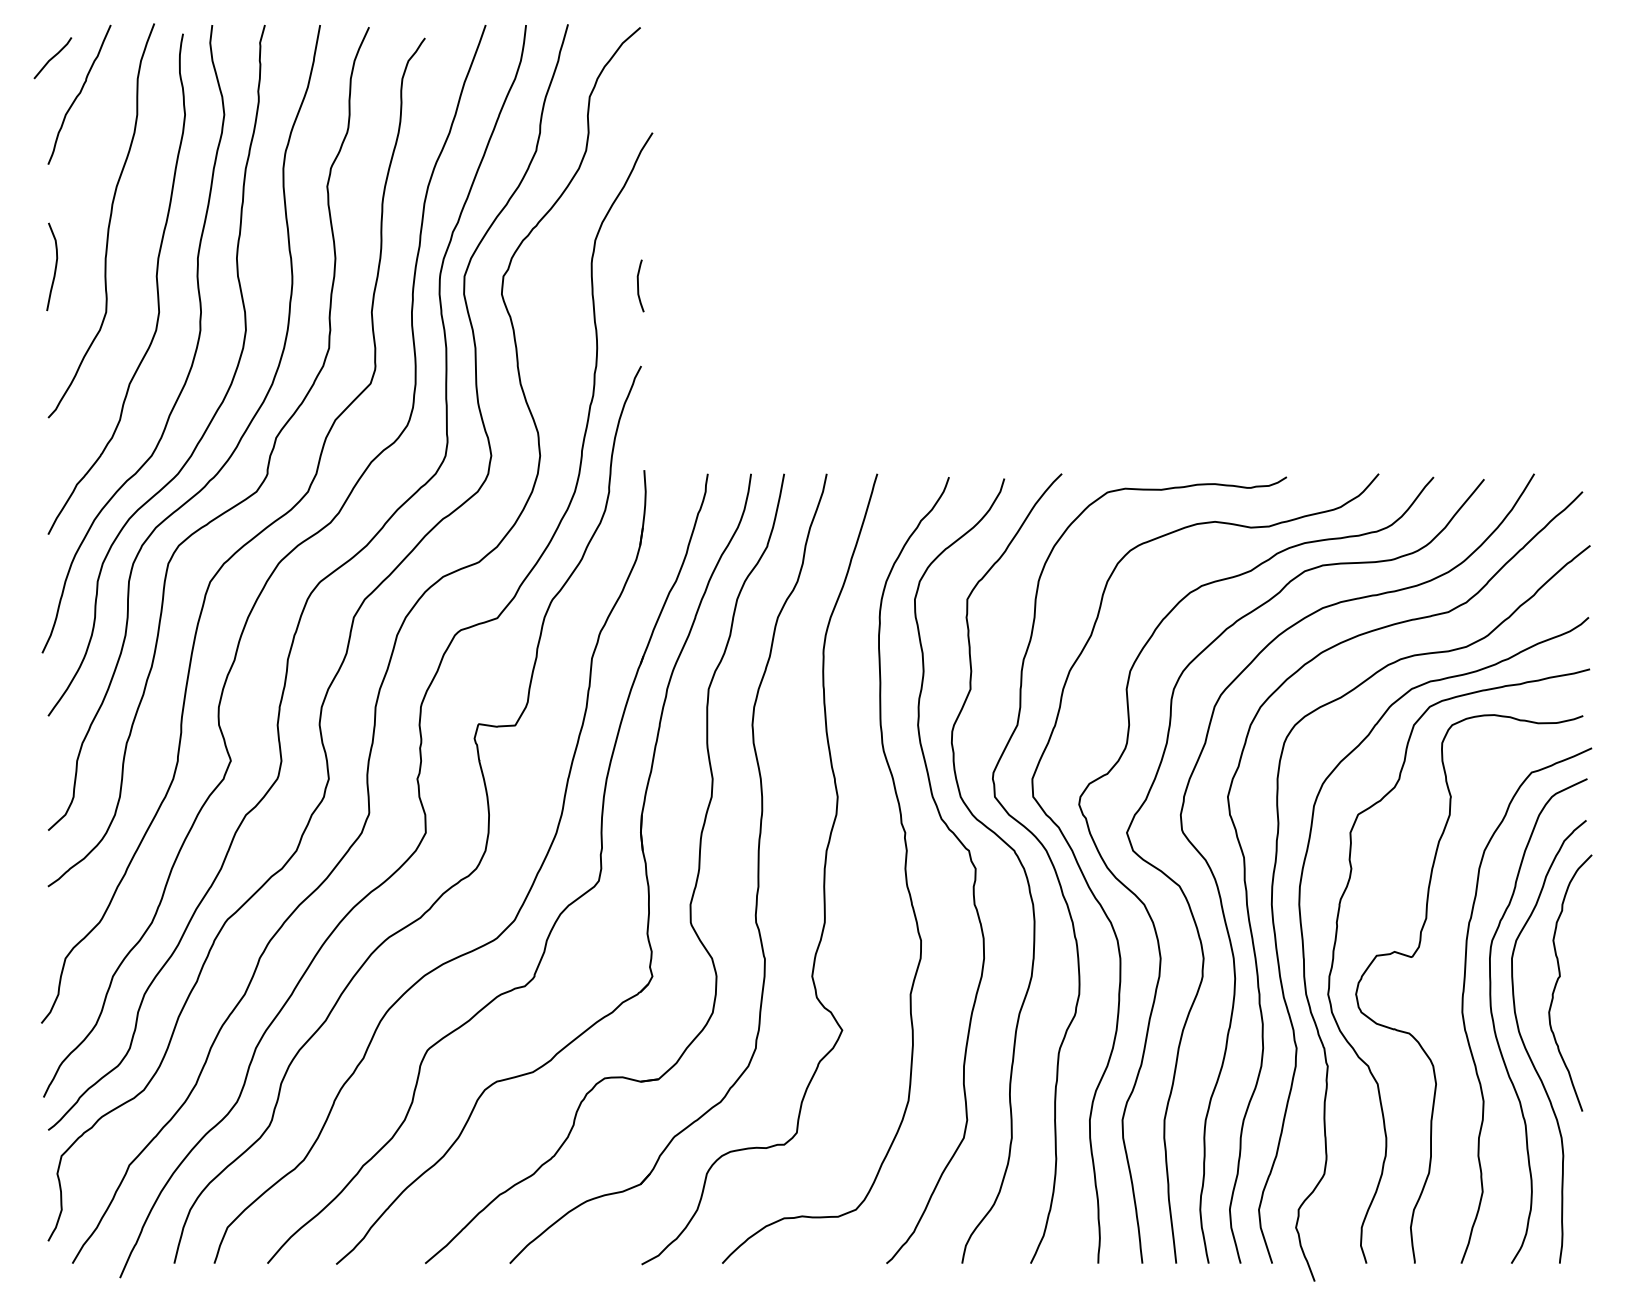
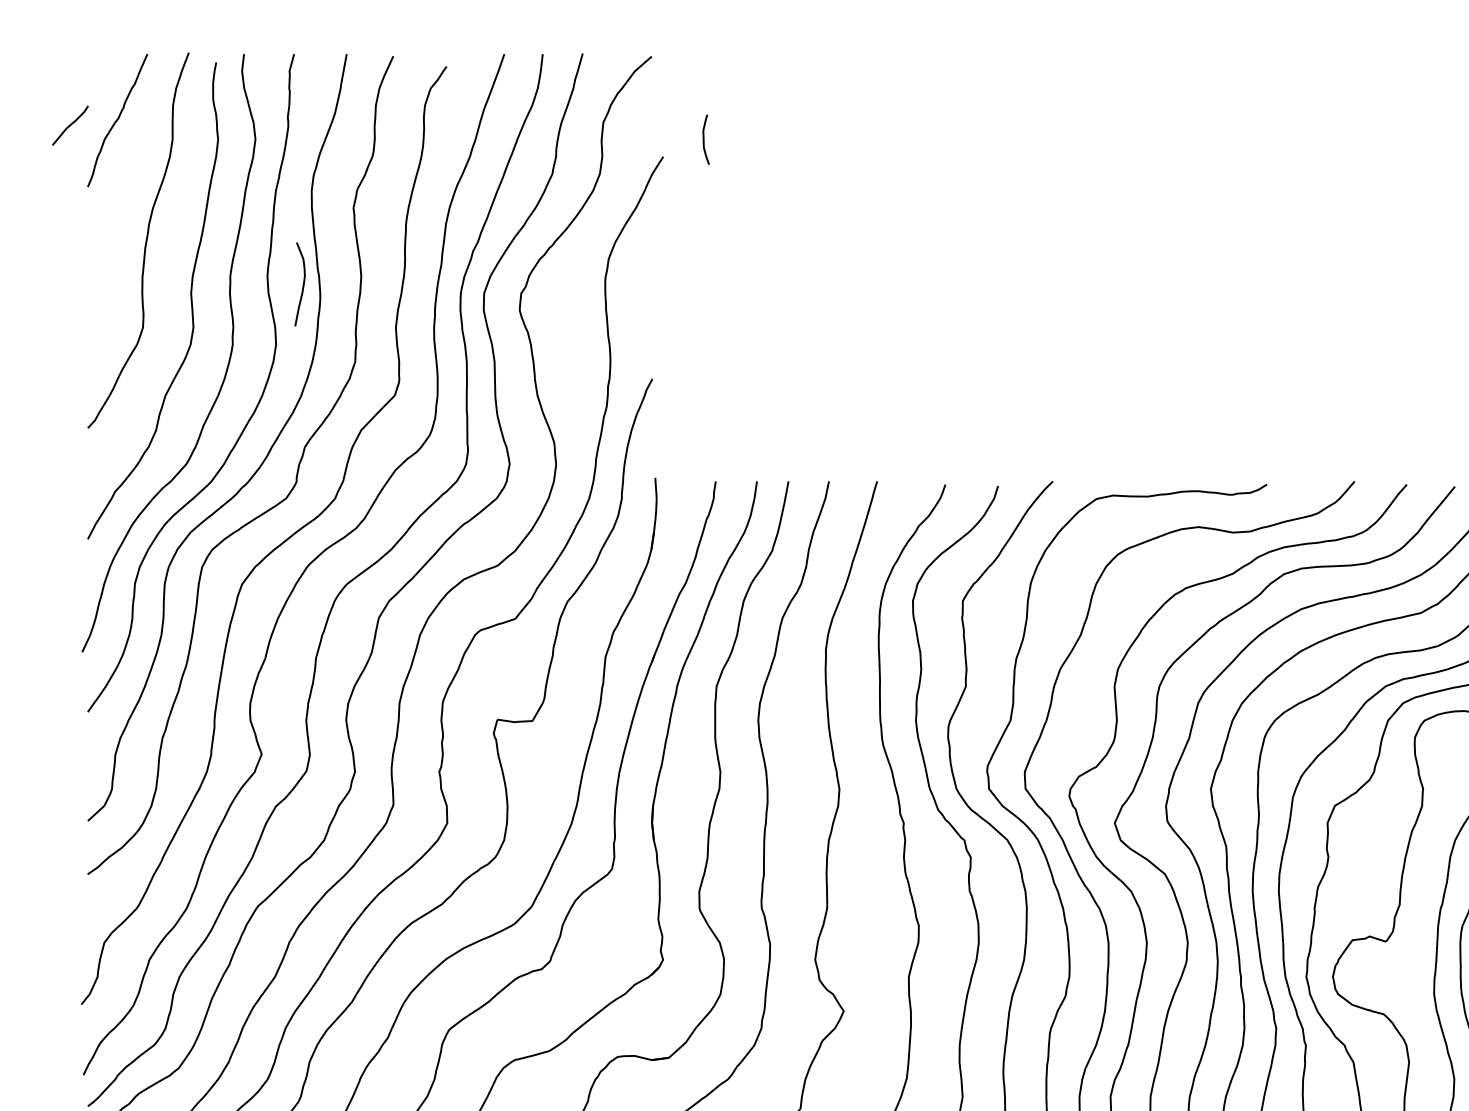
line: (52, 58) -> (70, 125), moved
curve: (54, 268) -> (302, 285), moved
curve: (638, 285) -> (704, 139), moved

